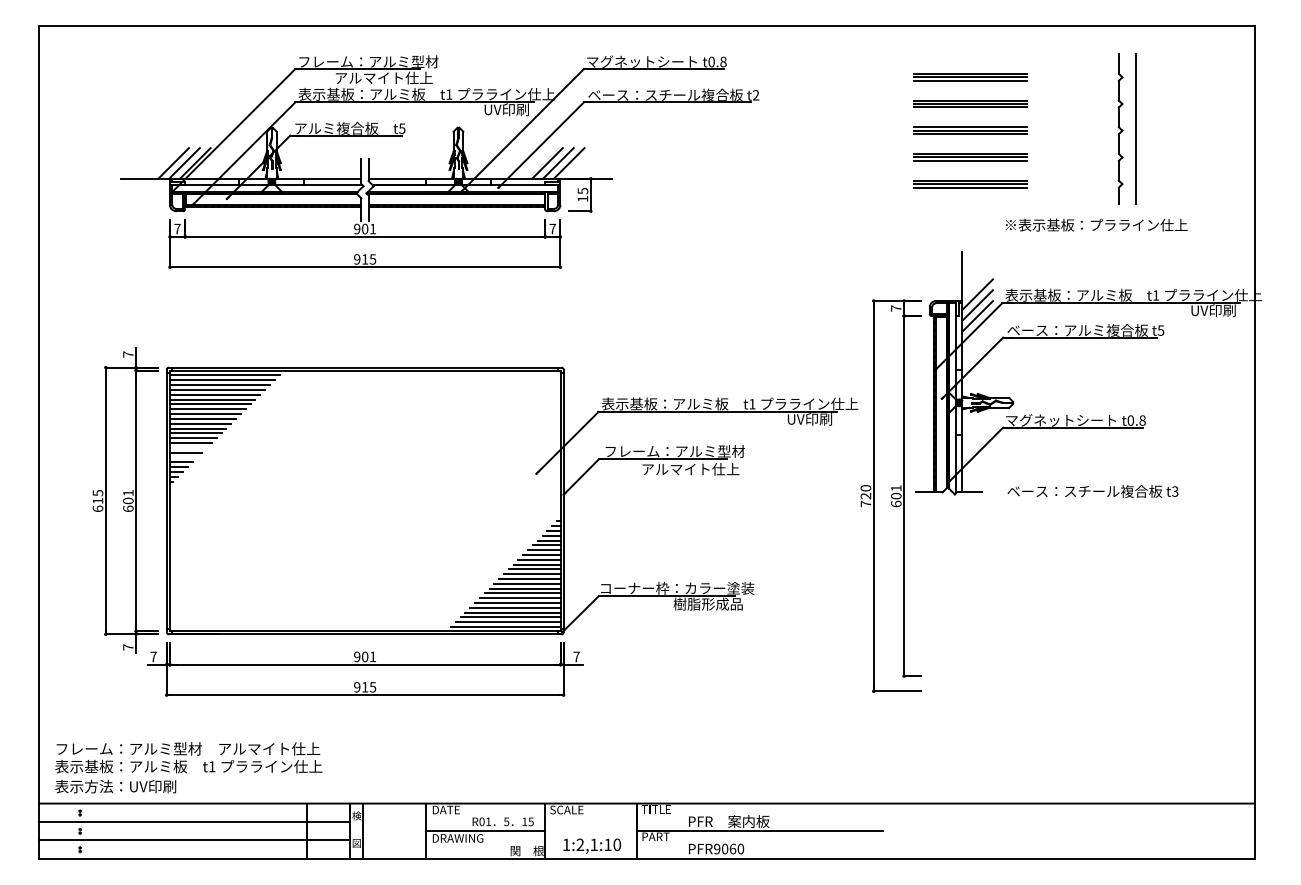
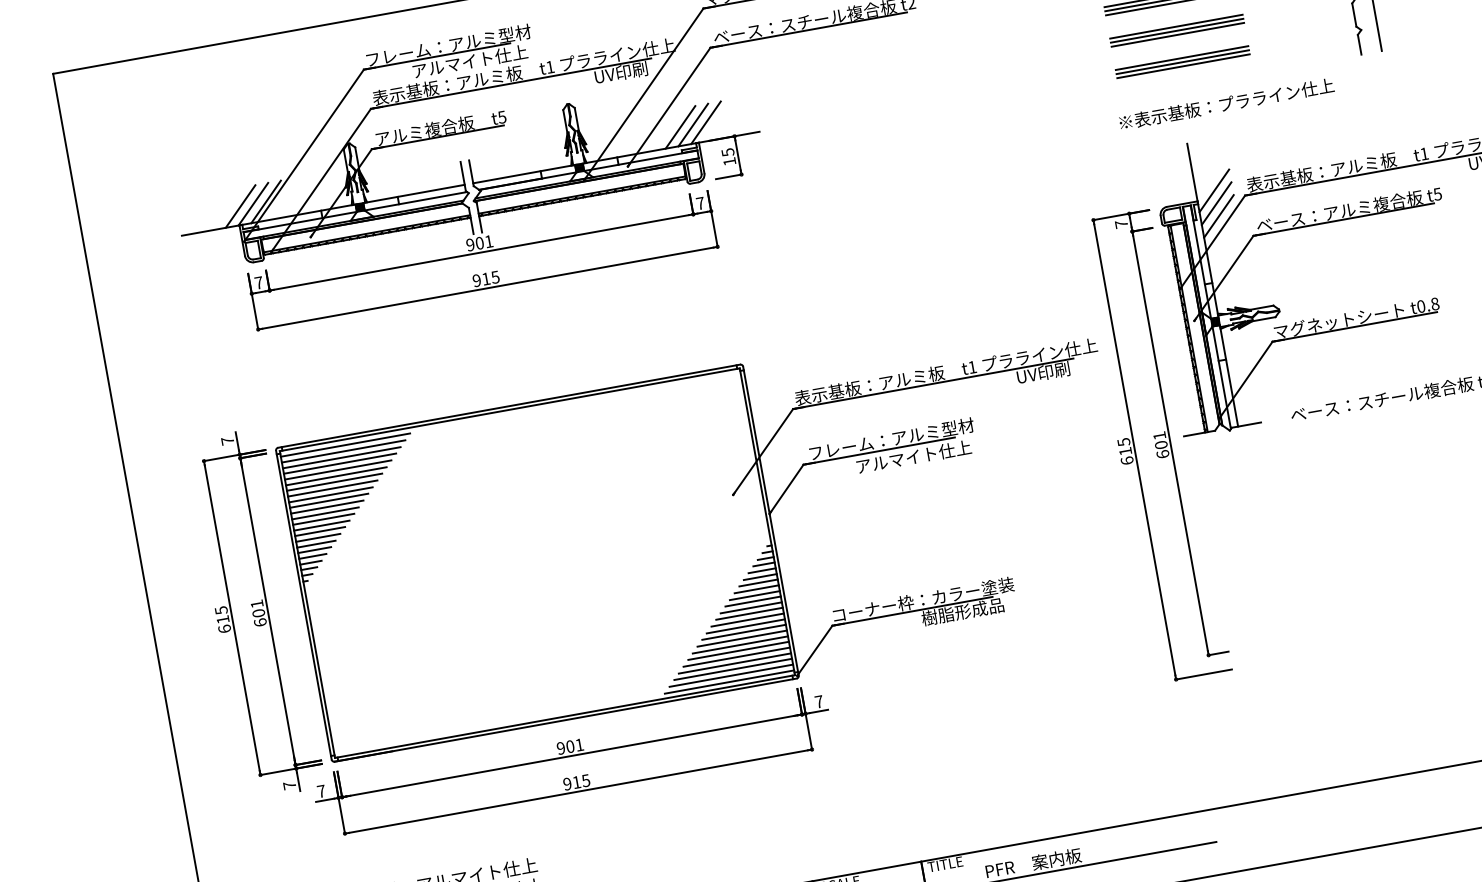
text: (1096, 224) -> (1226, 103), moved
line: (188, 447) -> (318, 537), added
line: (183, 457) -> (314, 550), added
text: (865, 496) -> (1125, 451), 720 -> 615

